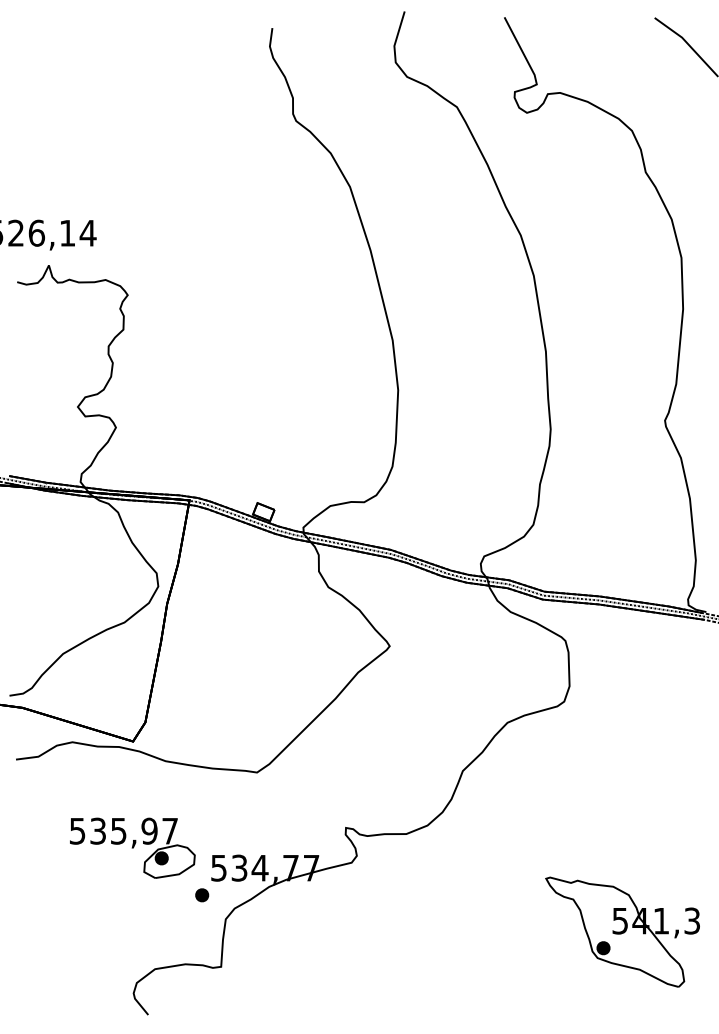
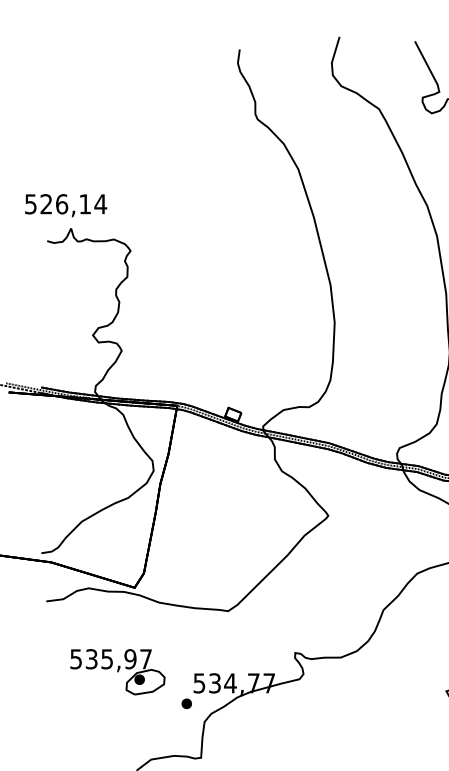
part: (132, 847) -> (117, 671), moved

